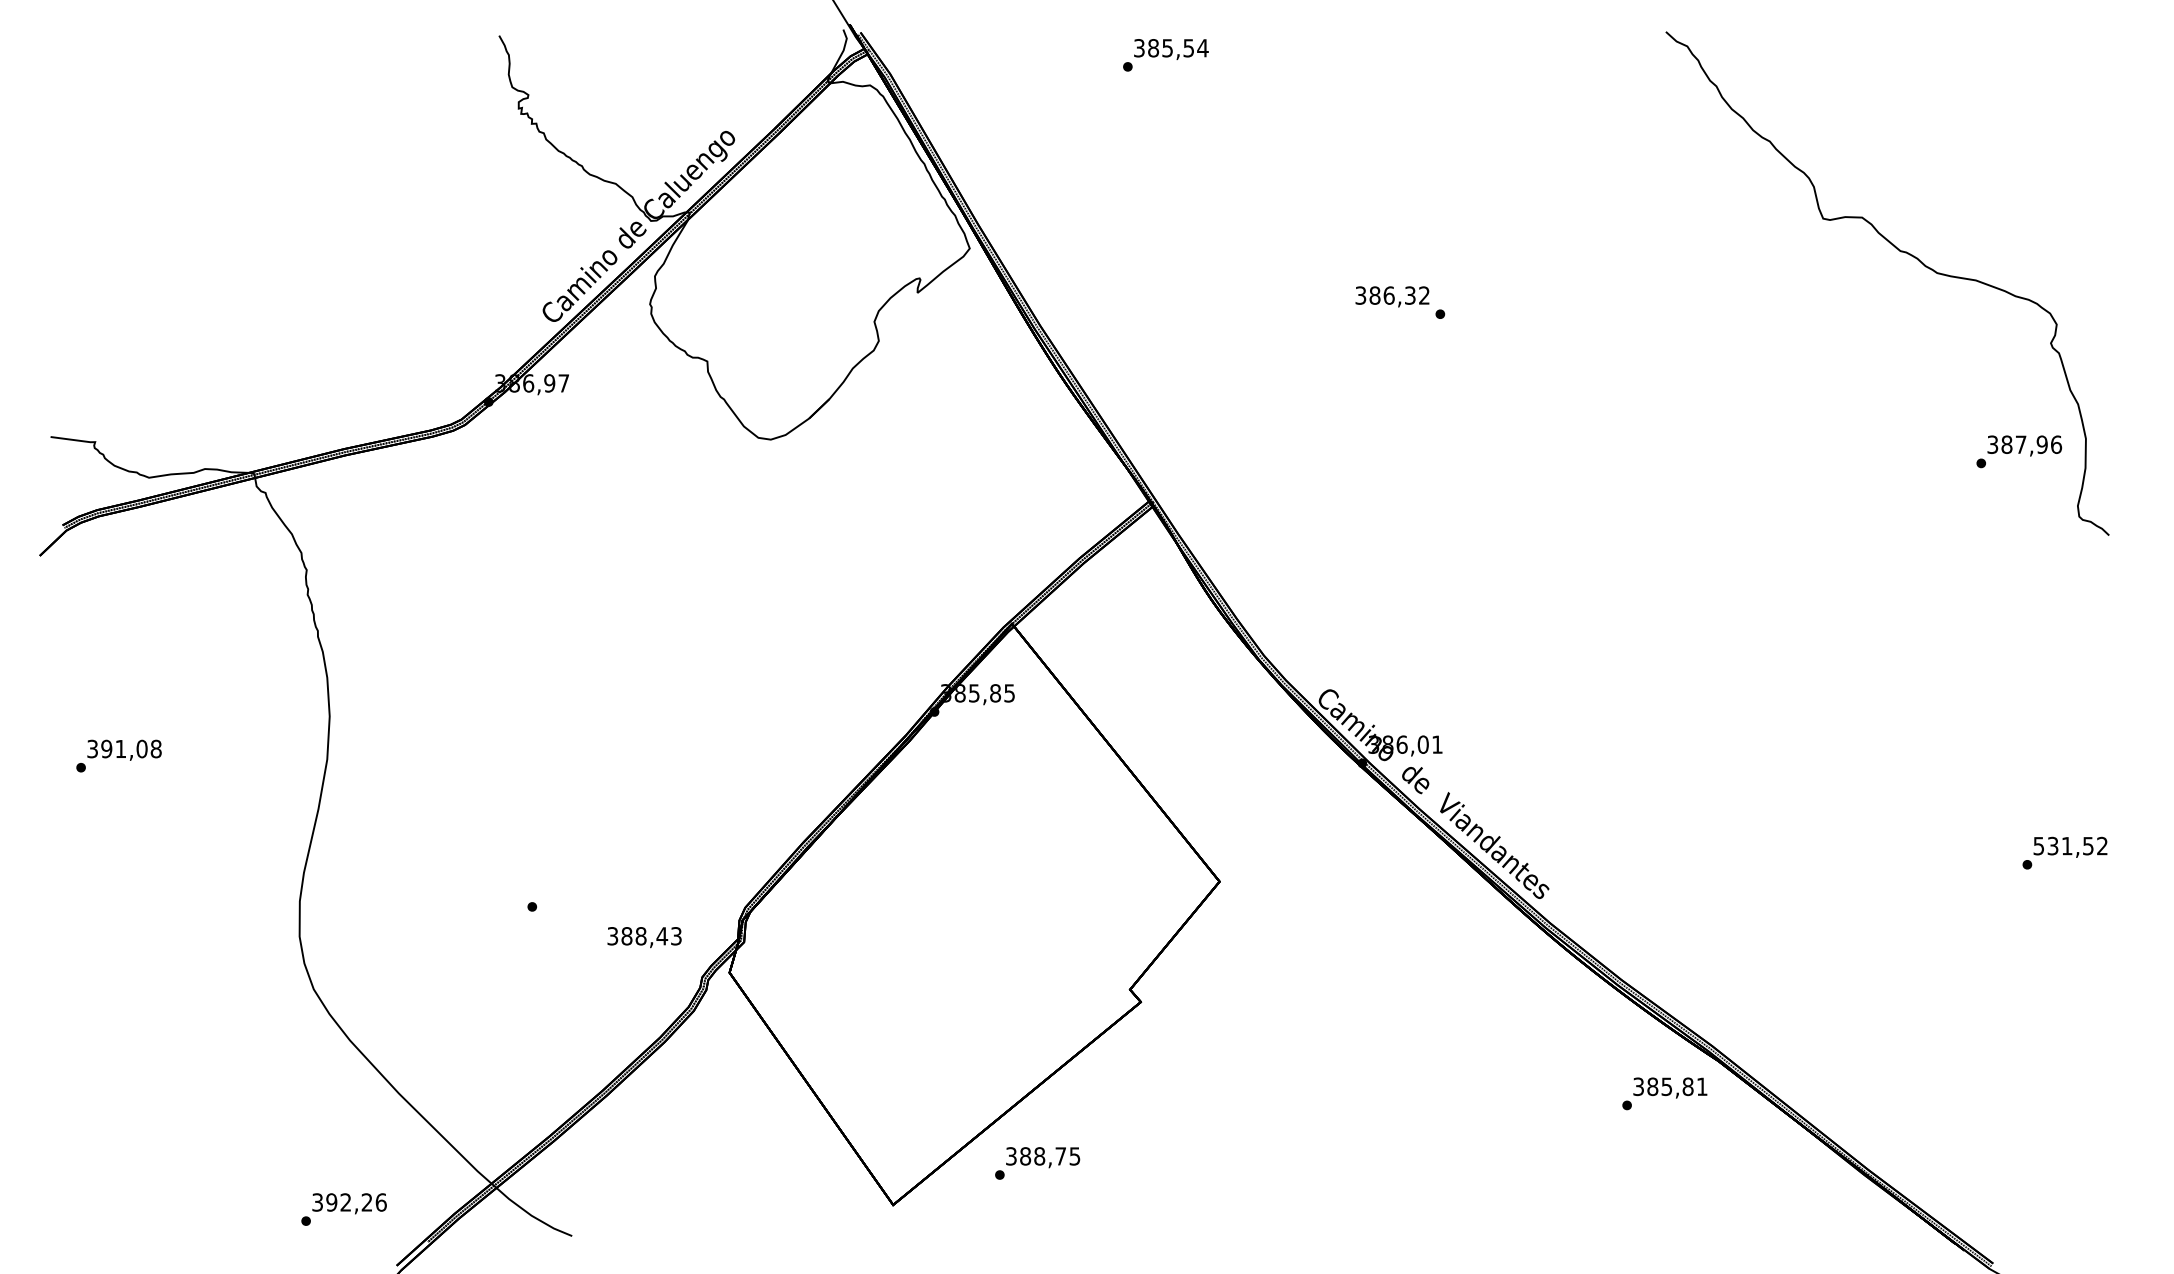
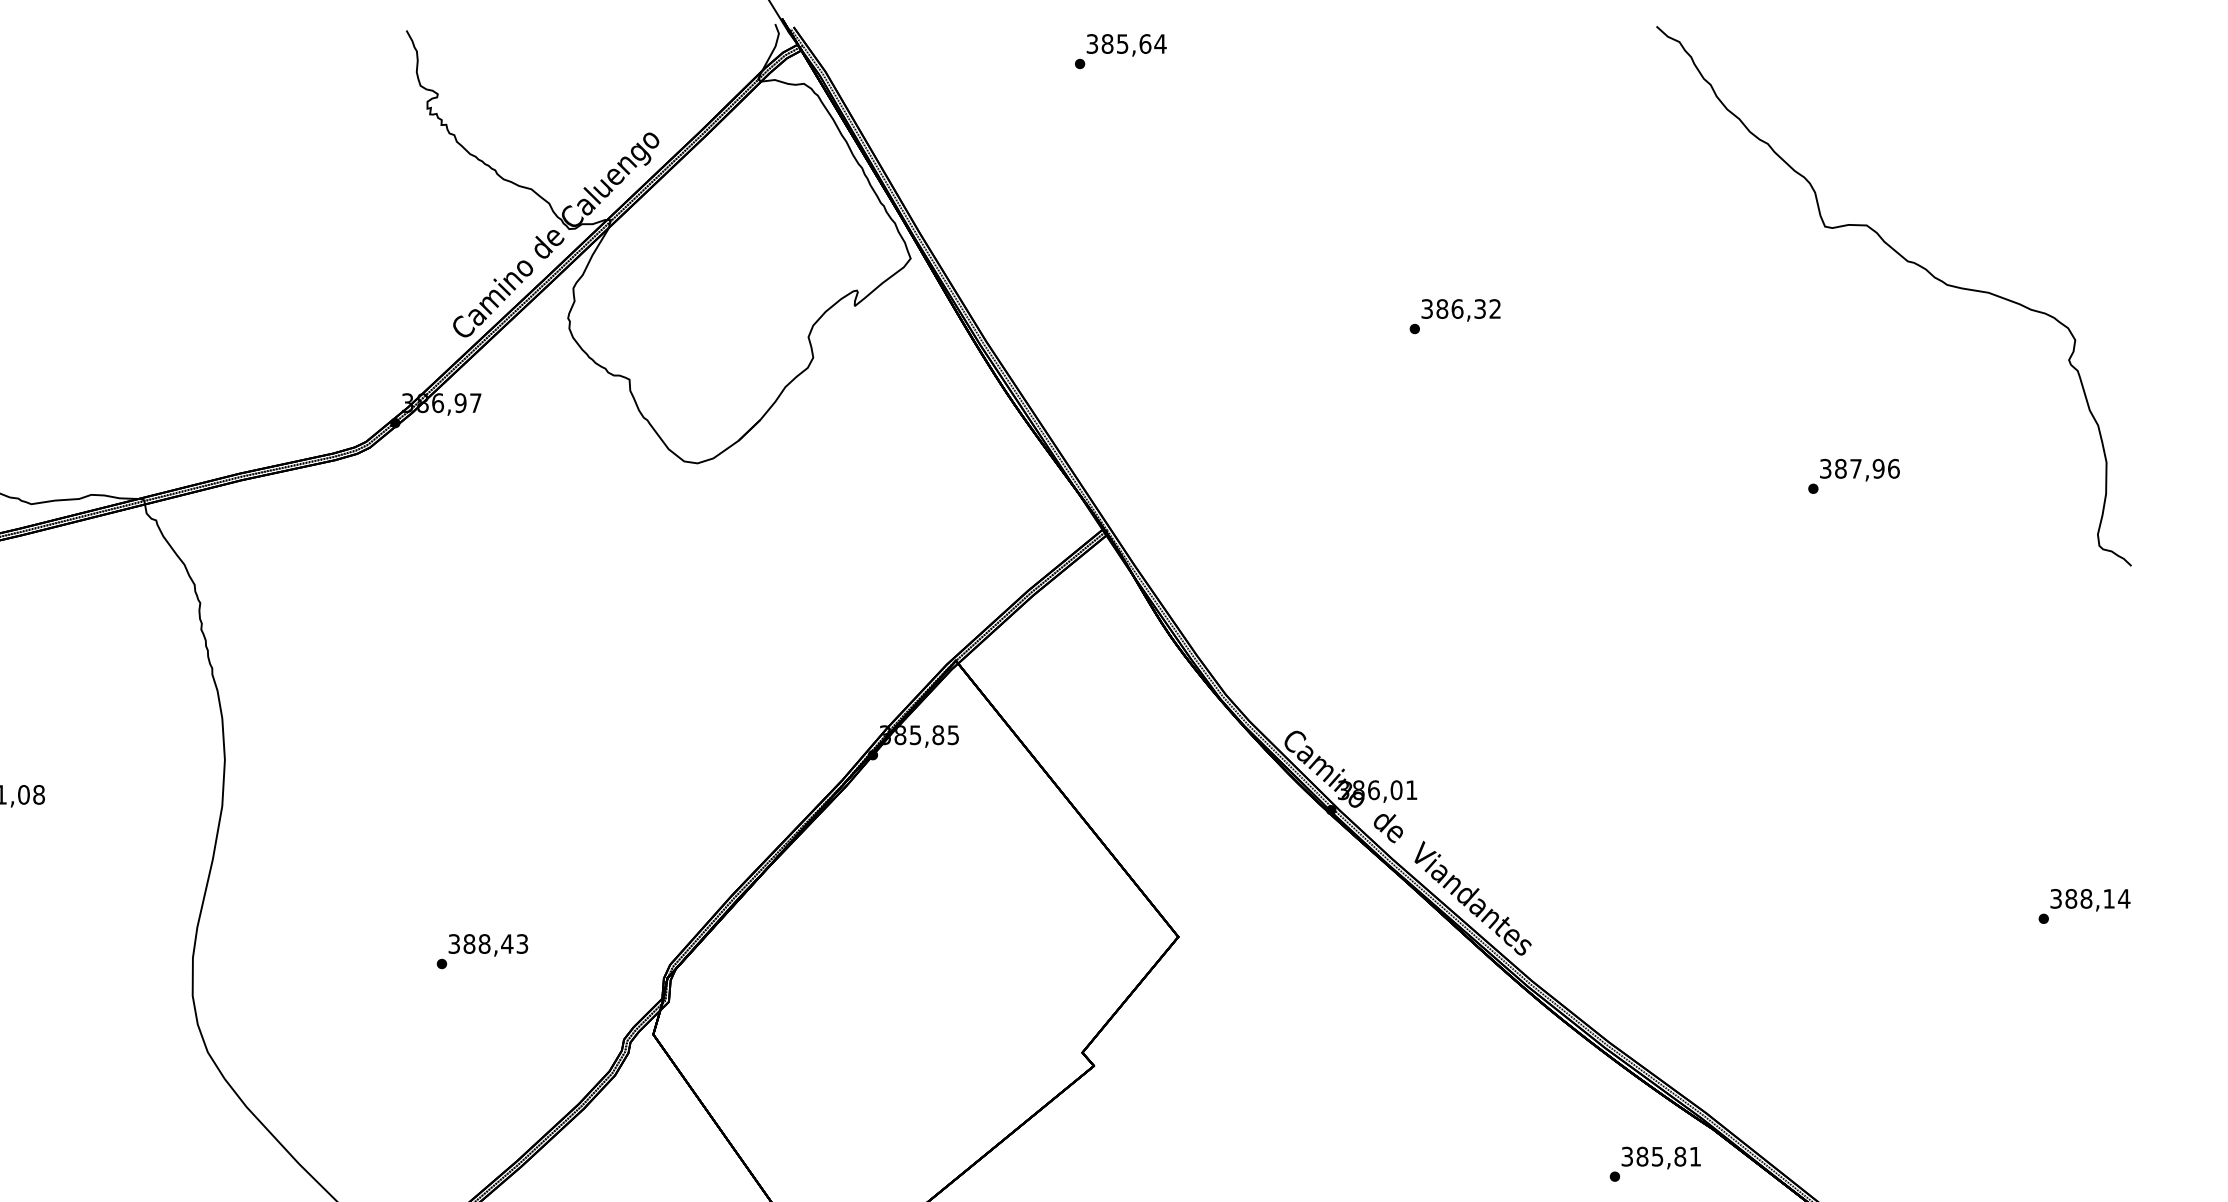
text: (1188, 48) -> (1145, 44), 385,54 -> 385,64
text: (1392, 296) -> (1461, 310), moved
text: (2019, 451) -> (1854, 476), moved
text: (2071, 845) -> (2091, 898), 531,52 -> 388,14
text: (644, 937) -> (488, 945), moved

